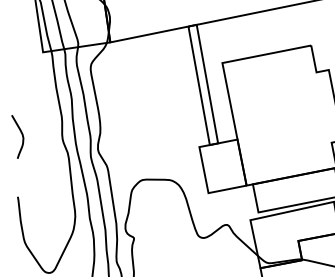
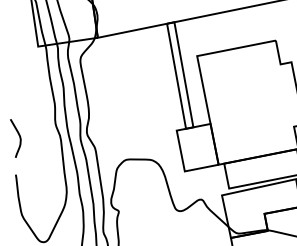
curve: (21, 135) -> (19, 137), moved

